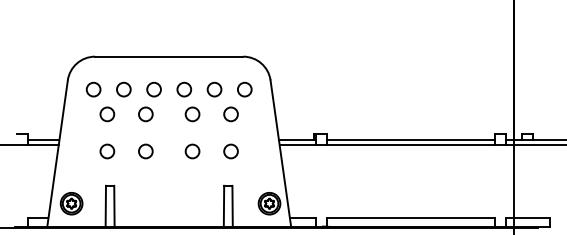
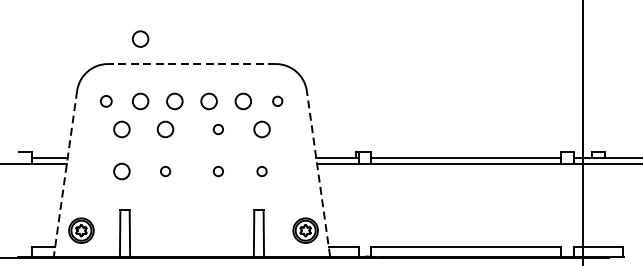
circle: (123, 34) -> (140, 38), added
line: (168, 56) -> (191, 63), solid -> dashed
circle: (93, 89) -> (106, 101), size x0.7
circle: (244, 89) -> (277, 101), size x0.6
circle: (192, 114) -> (218, 129), size x0.6
circle: (145, 151) -> (165, 171), size x0.6
circle: (192, 151) -> (218, 171), size x0.6
circle: (230, 151) -> (261, 171), size x0.6
line: (57, 153) -> (65, 173), solid -> dashed
line: (280, 153) -> (318, 173), solid -> dashed

